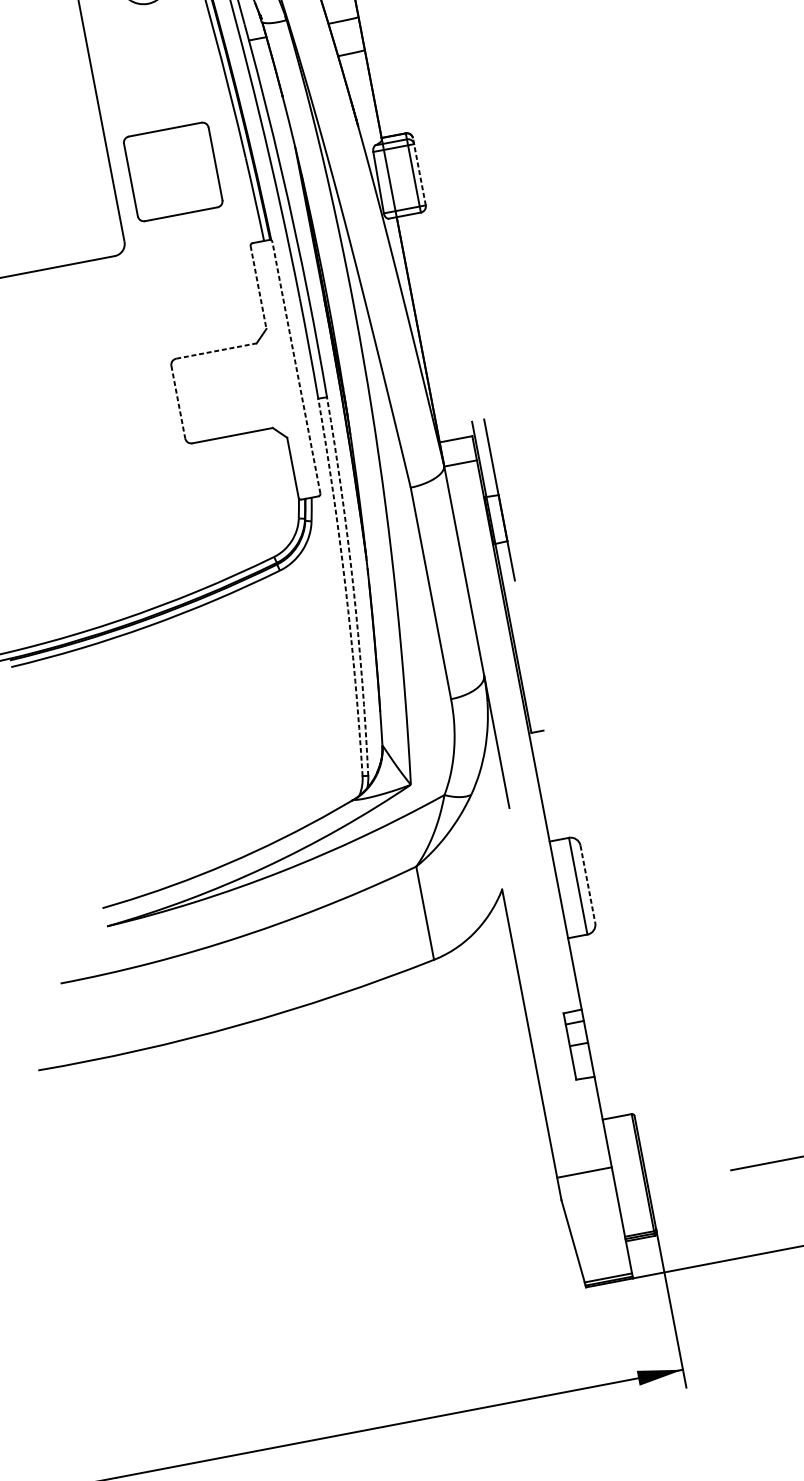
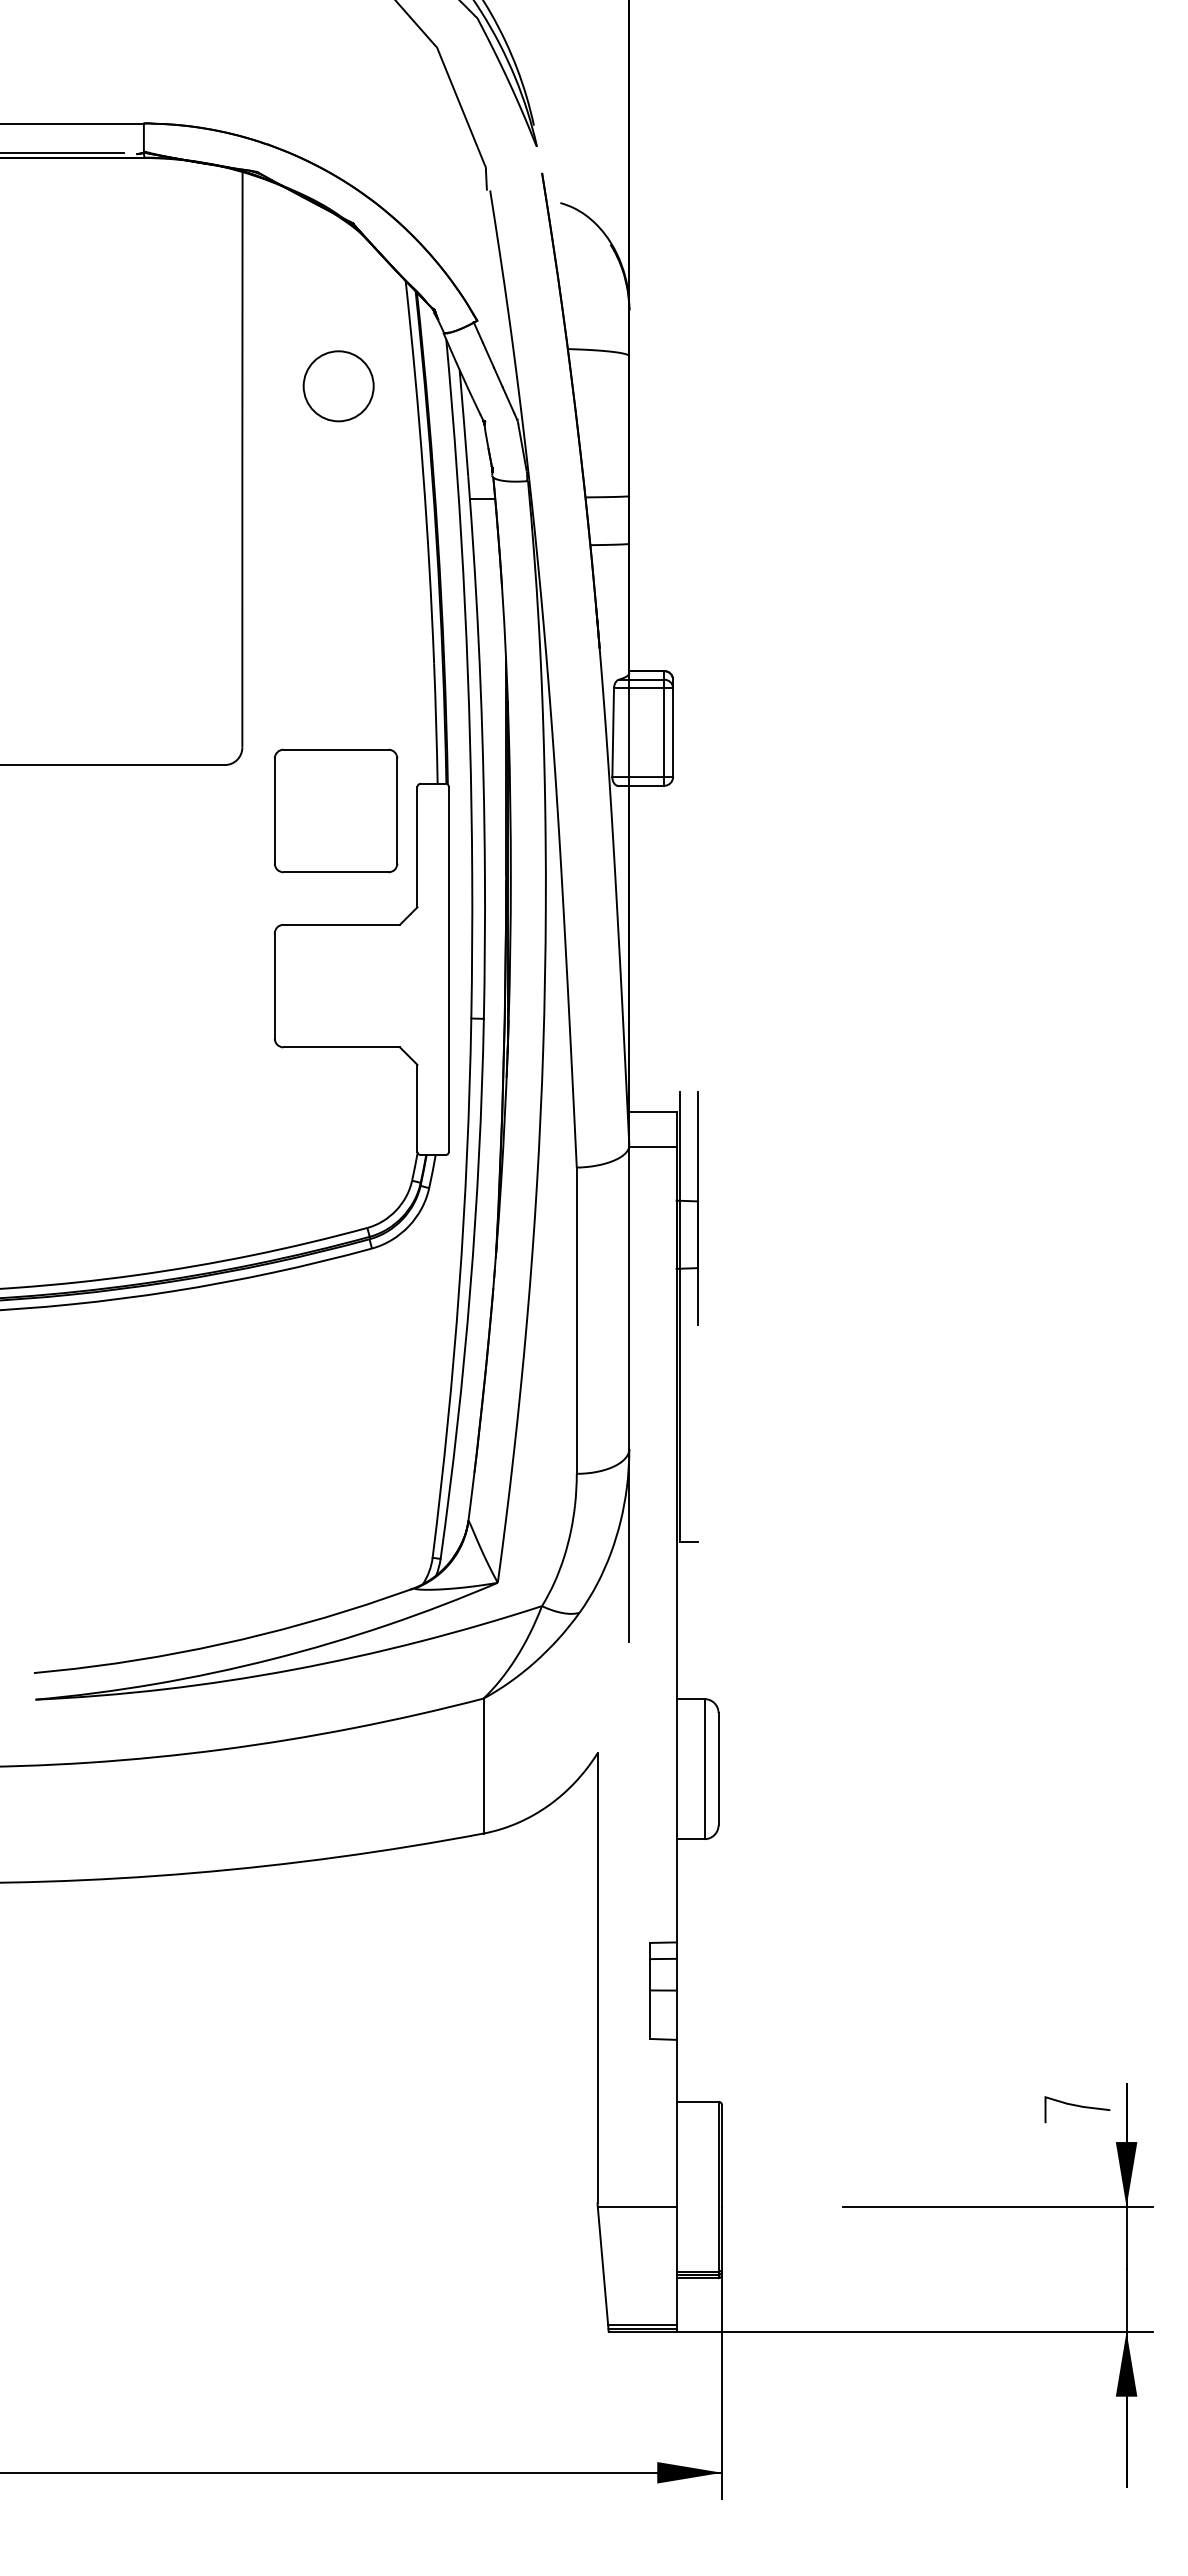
part: (173, 171) -> (336, 810), moved
line: (419, 171) -> (673, 728), dashed -> solid
line: (258, 287) -> (417, 847), dashed -> solid
line: (216, 350) -> (342, 924), dashed -> solid
line: (295, 367) -> (448, 968), dashed -> solid
line: (178, 402) -> (274, 986), dashed -> solid
arc: (353, 585) -> (470, 1289), dashed -> solid
arc: (345, 586) -> (459, 1288), dashed -> solid
line: (587, 884) -> (718, 1769), dashed -> solid
line: (584, 1172) -> (636, 2206), moved

